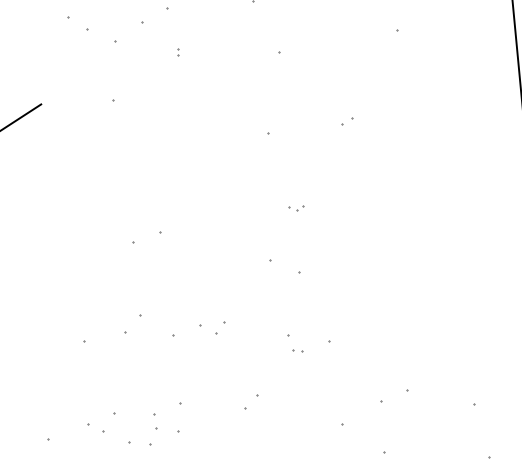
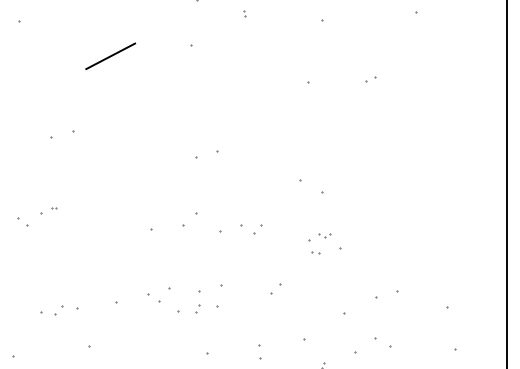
part: (296, 208) -> (324, 235), moved
part: (153, 436) -> (197, 308), size x0.62

